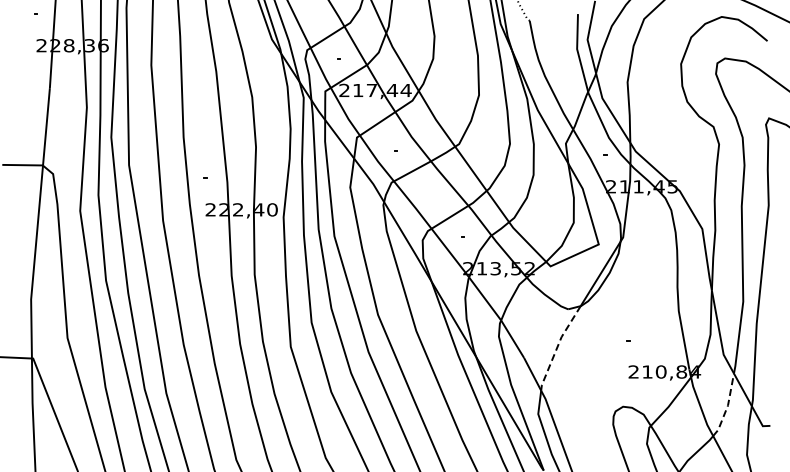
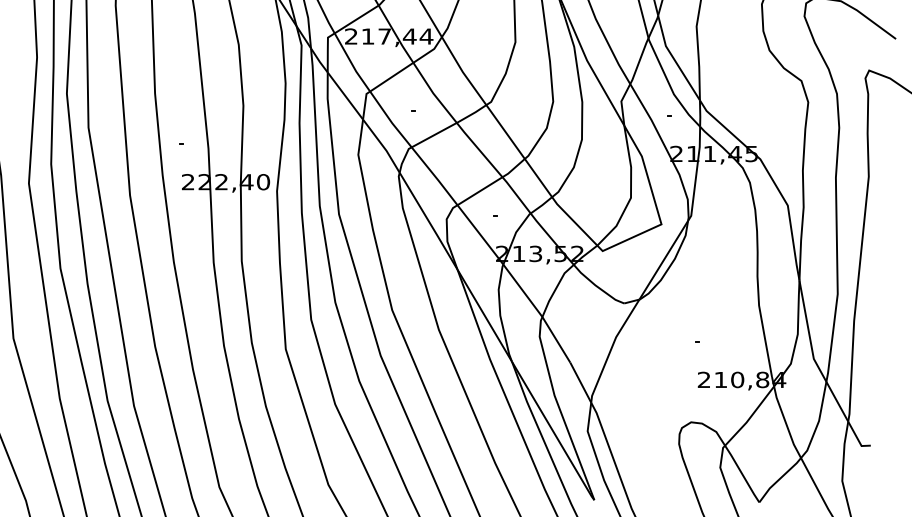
line: (557, 346) -> (611, 348), dashed -> solid
line: (727, 406) -> (818, 422), dashed -> solid

